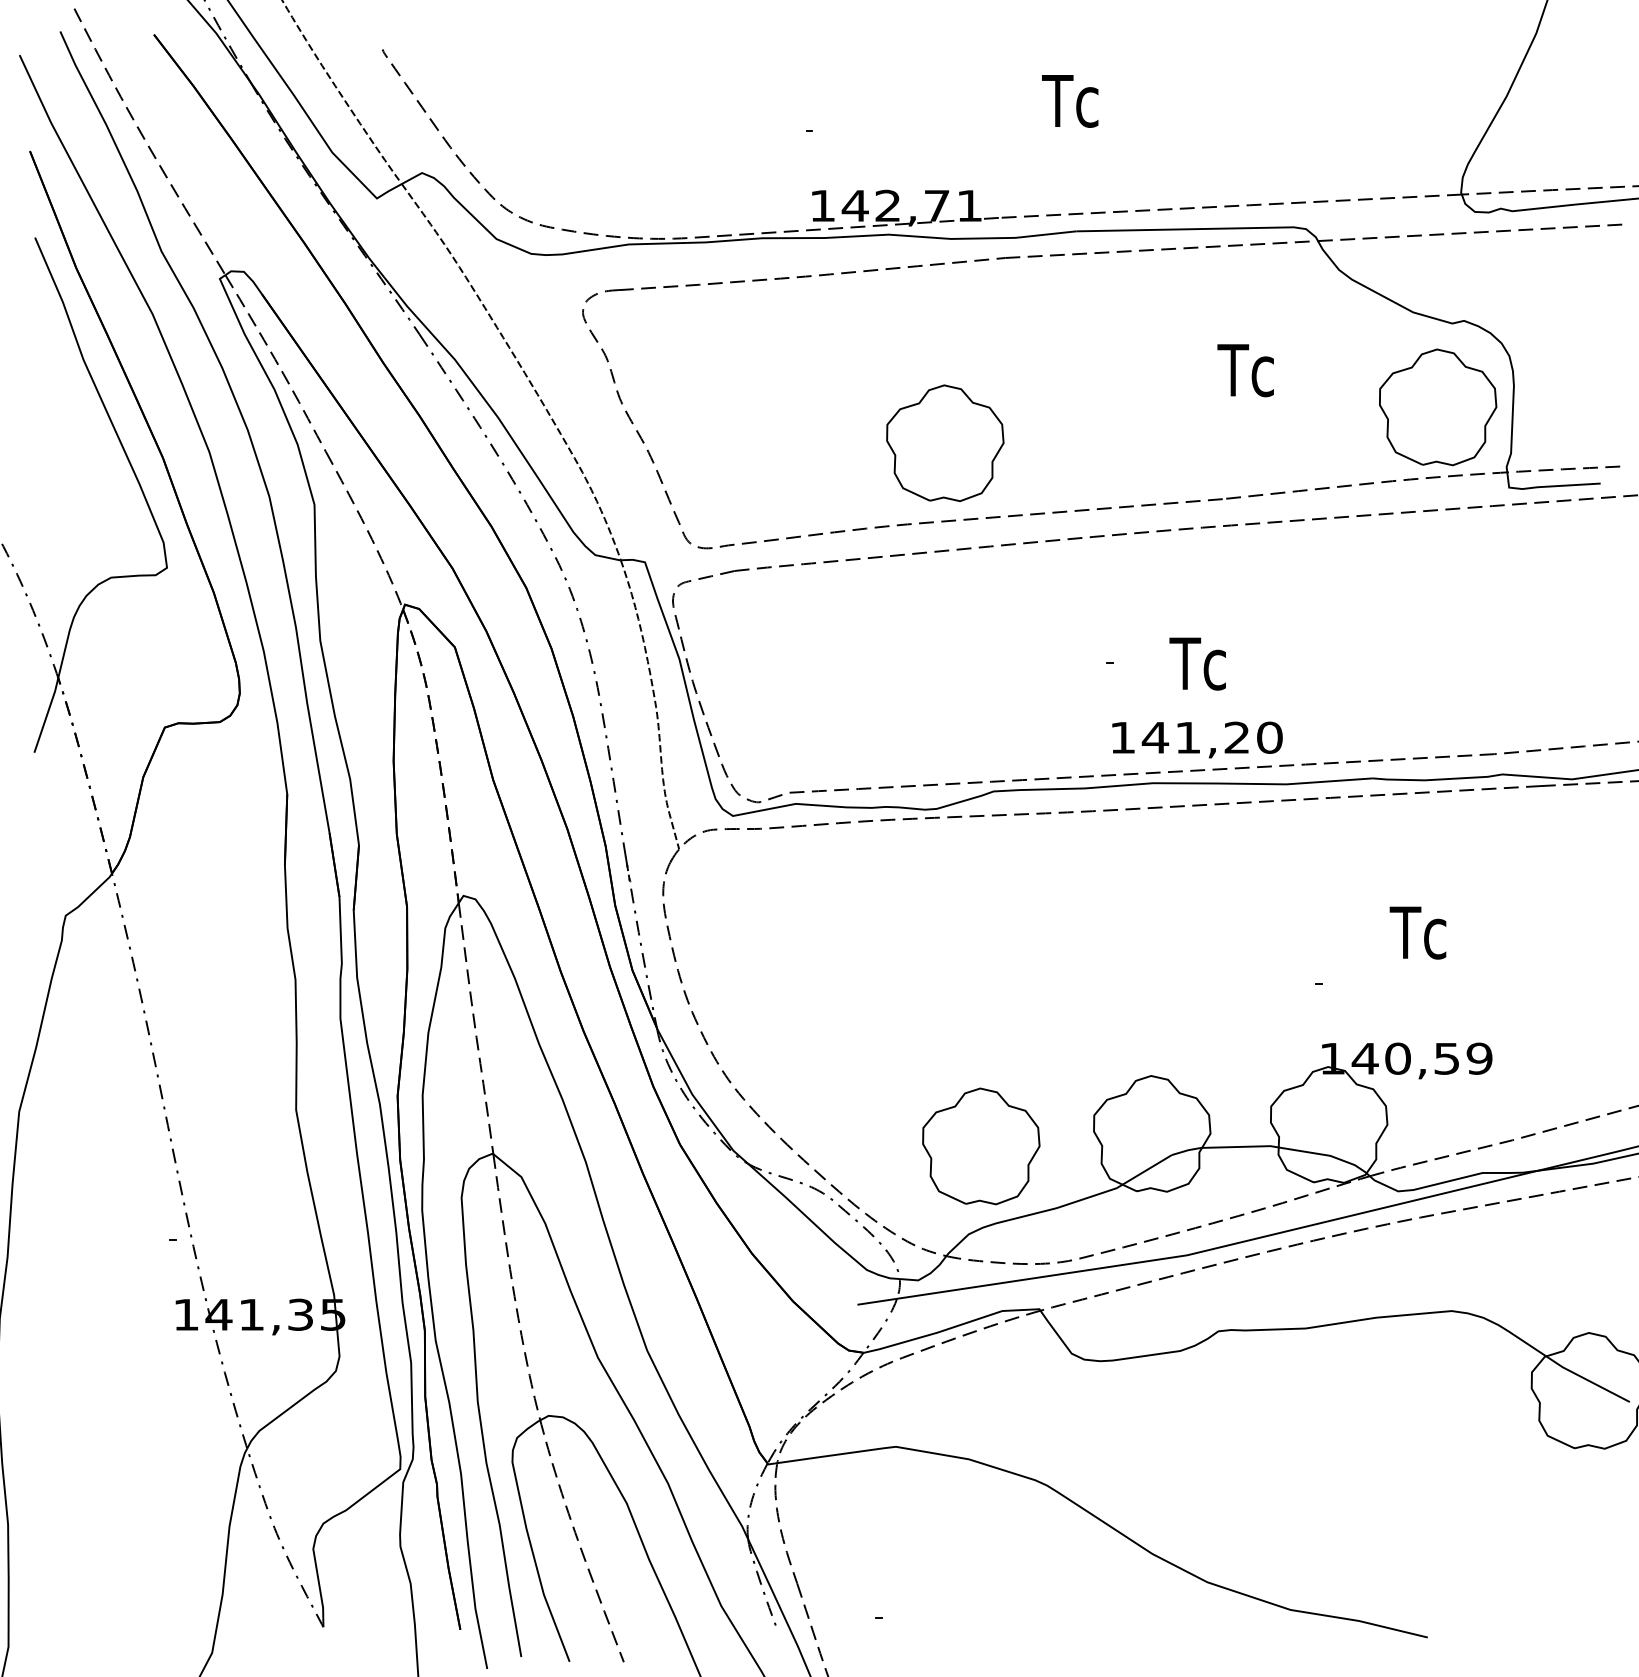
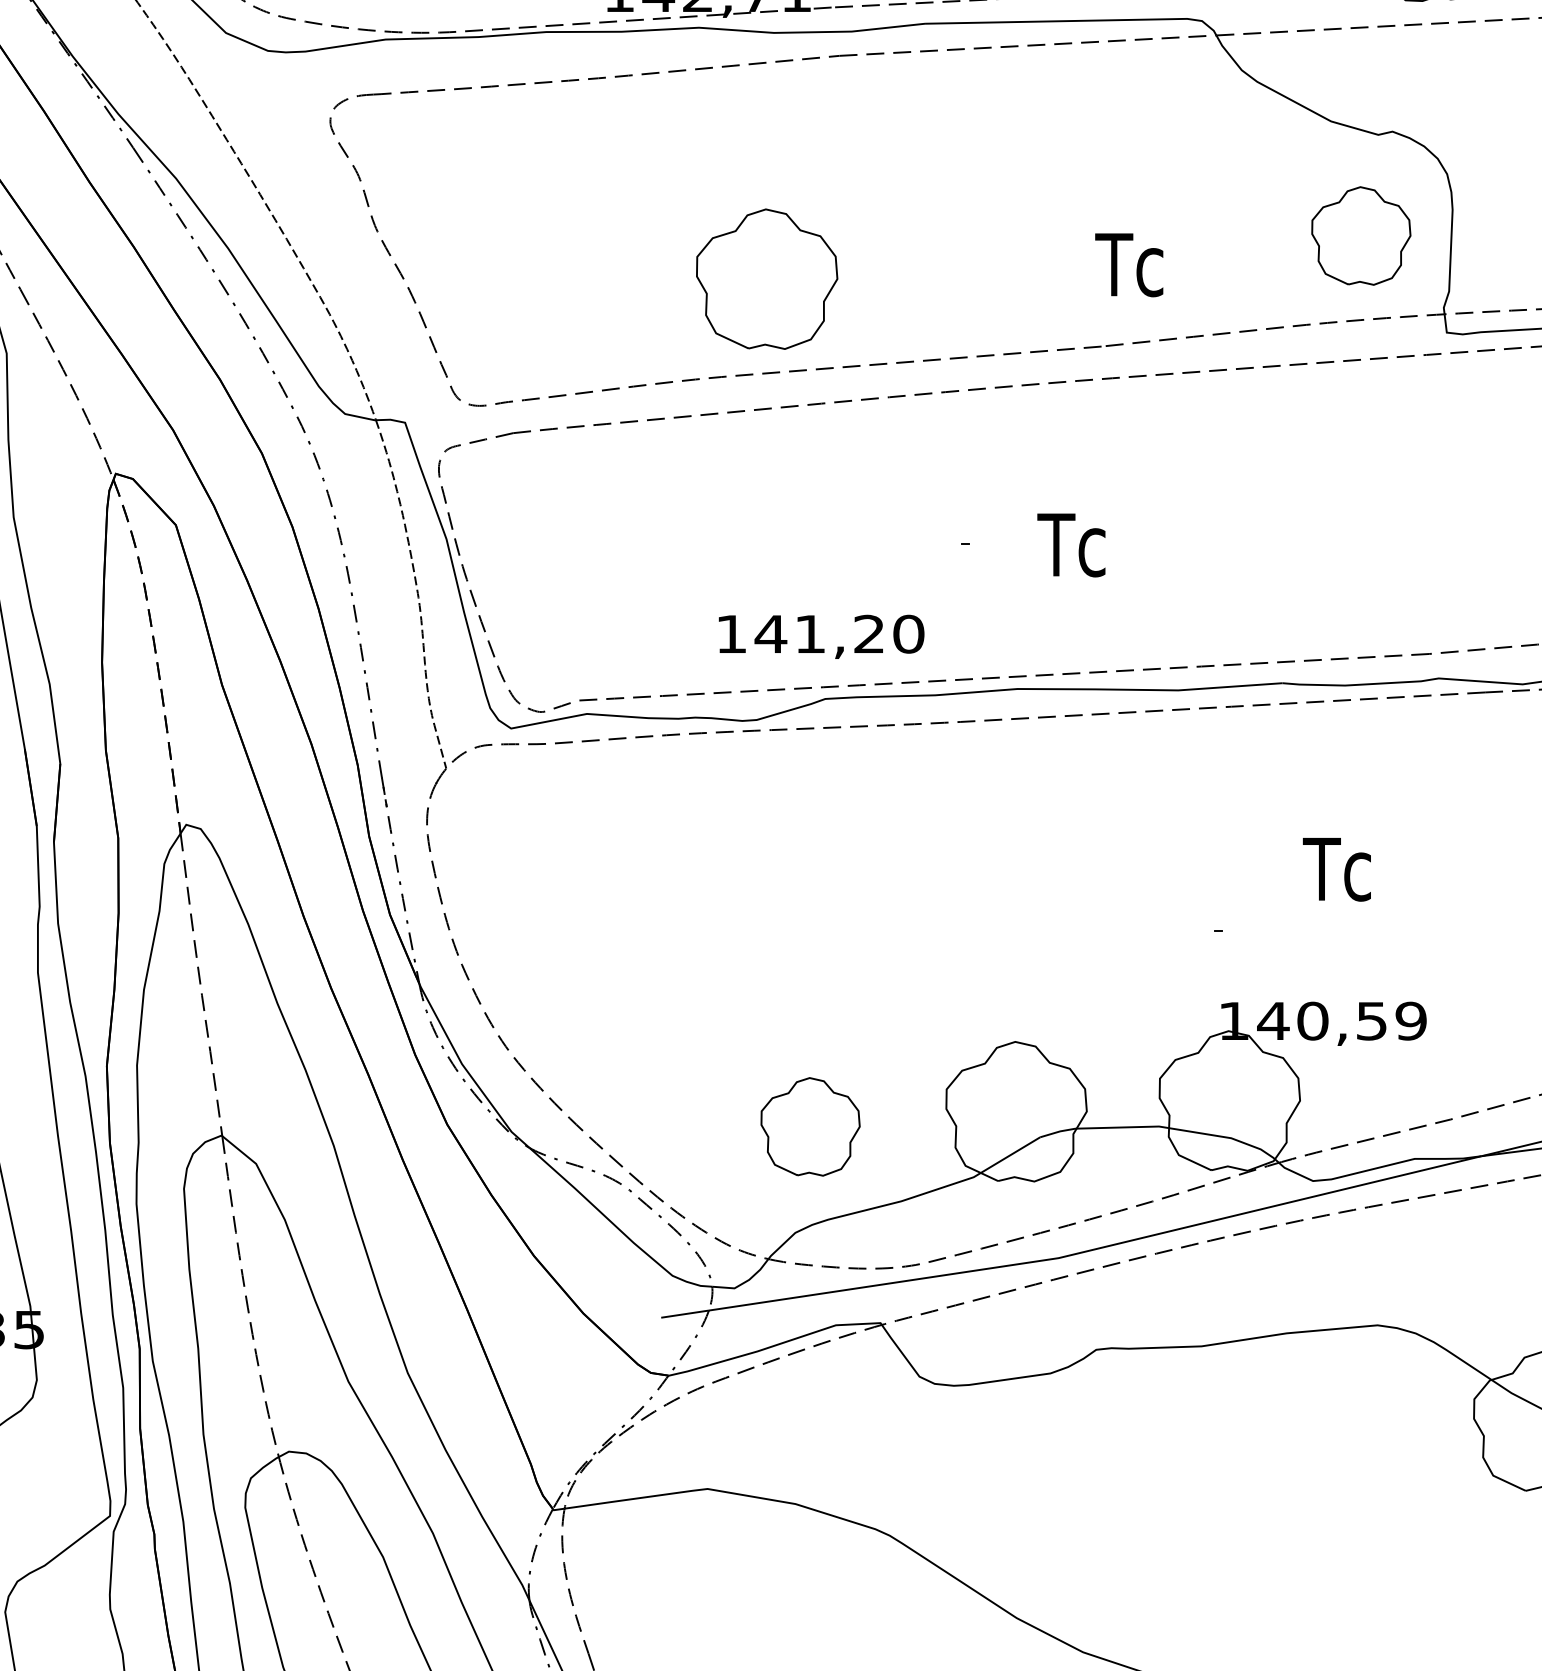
text: (1245, 370) -> (1128, 265), moved
part: (1438, 407) -> (1361, 236), size x0.7
text: (1197, 739) -> (821, 636), moved
part: (981, 1146) -> (810, 1126), size x0.7

